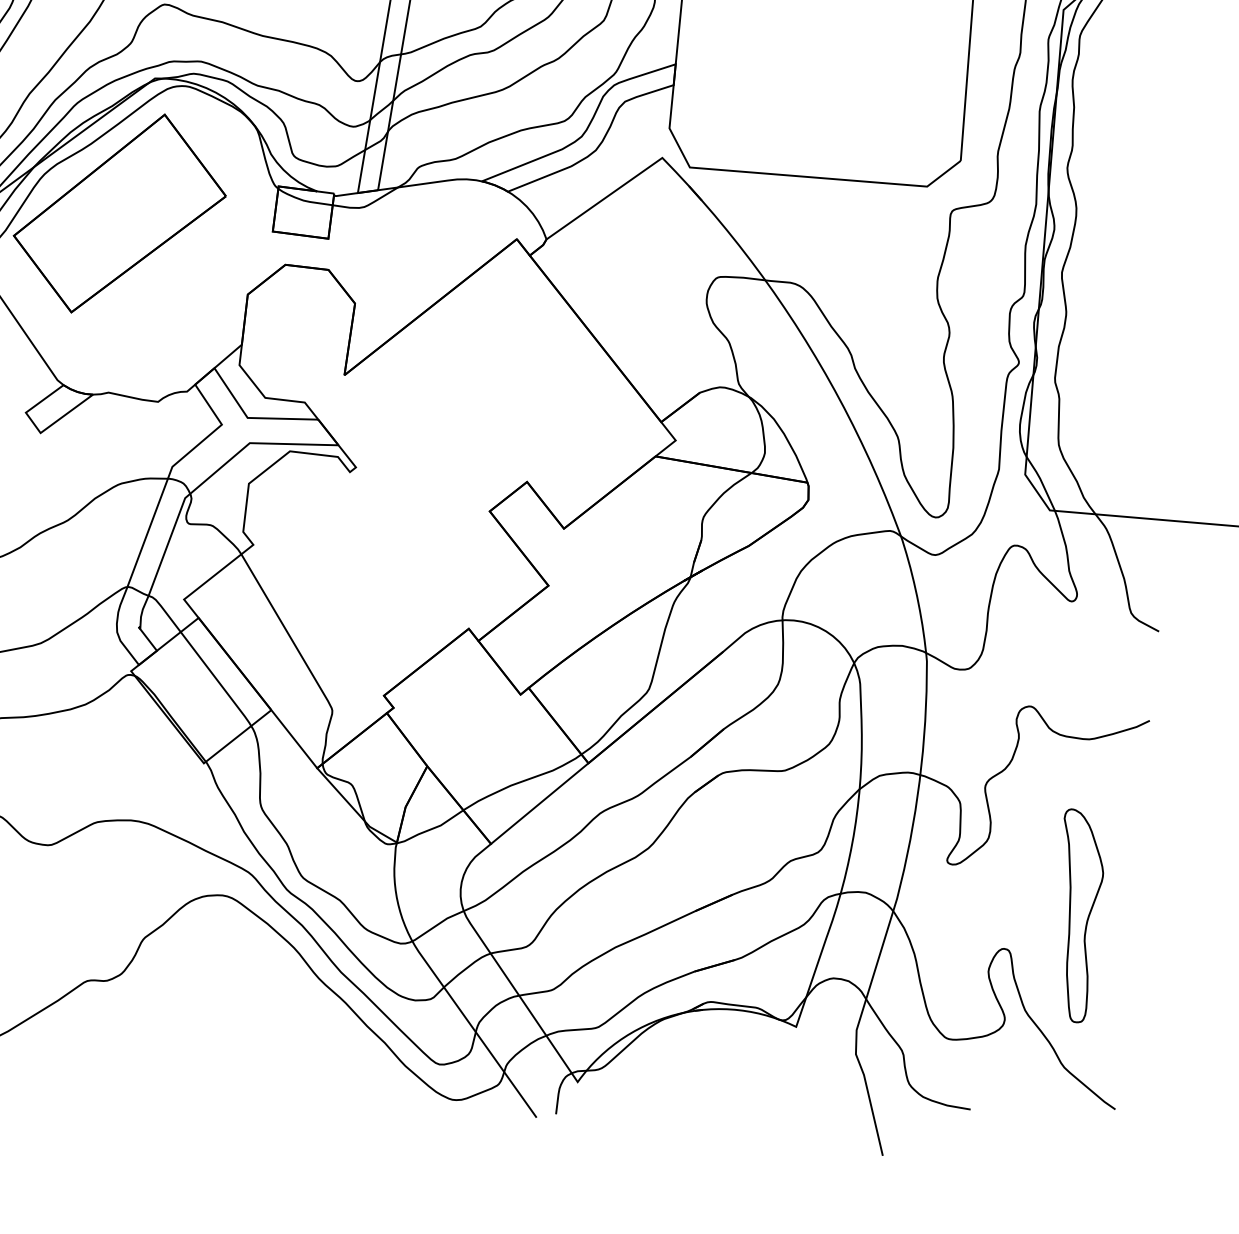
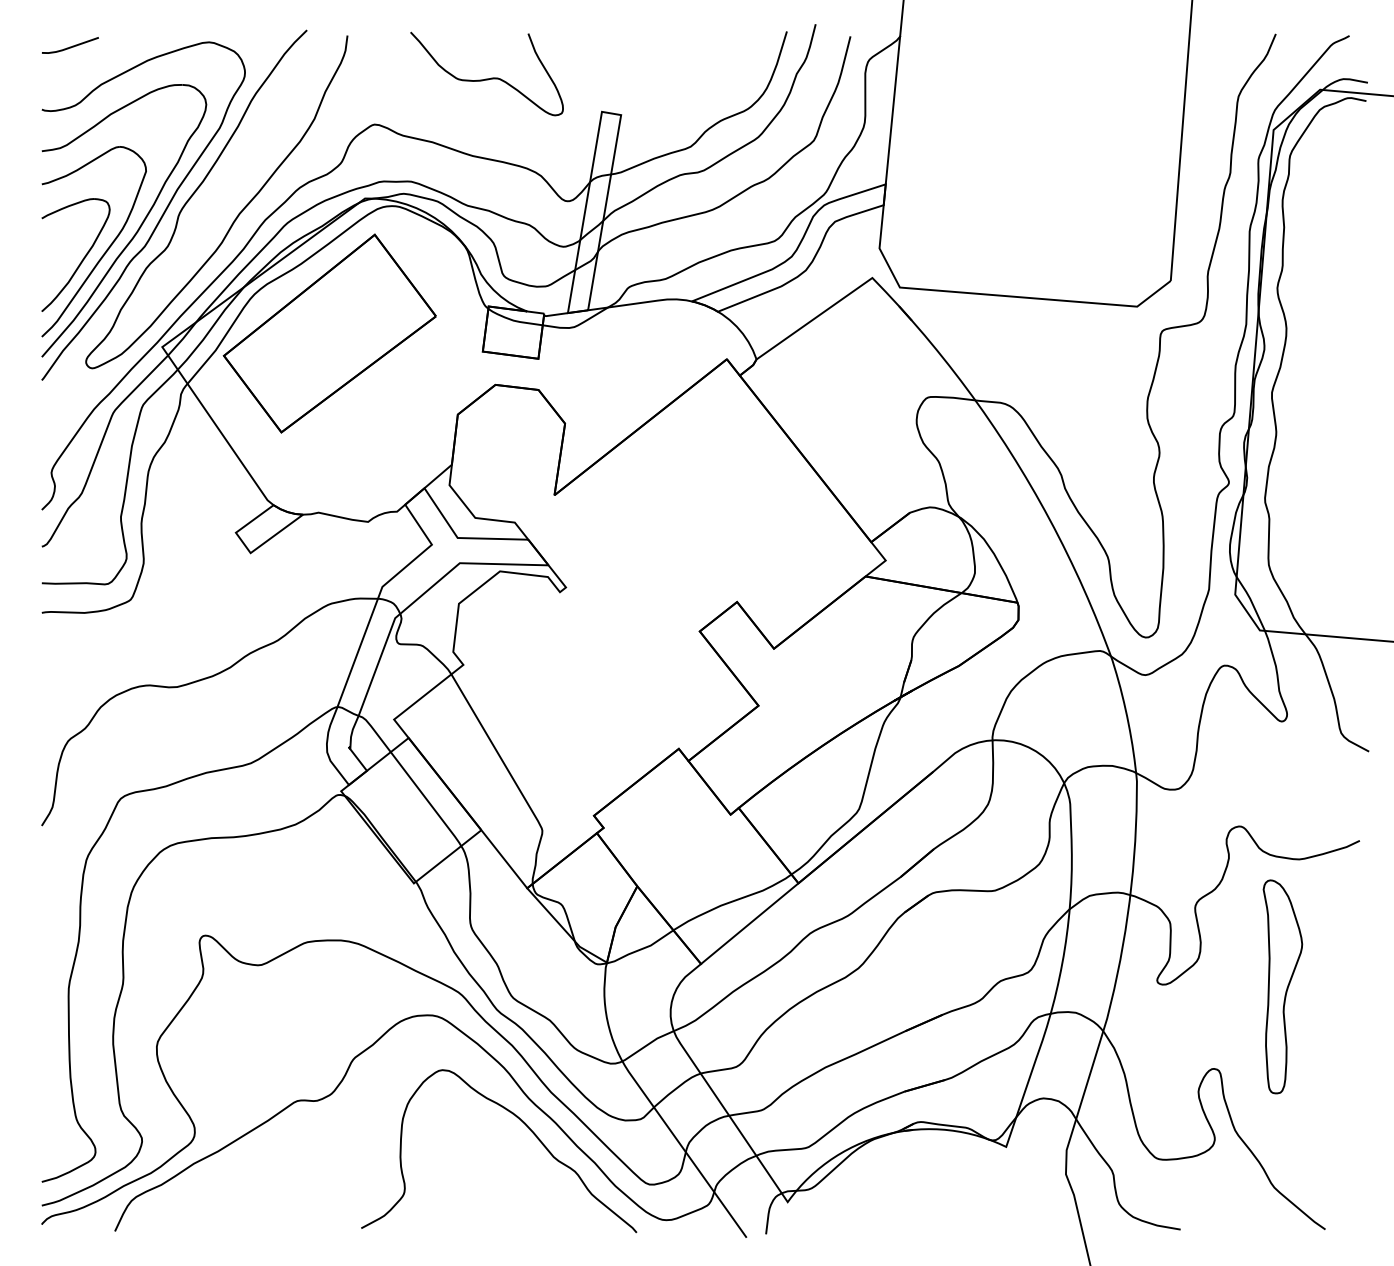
part: (1083, 915) -> (1282, 986), moved
curve: (315, 1005) -> (525, 1125), added

